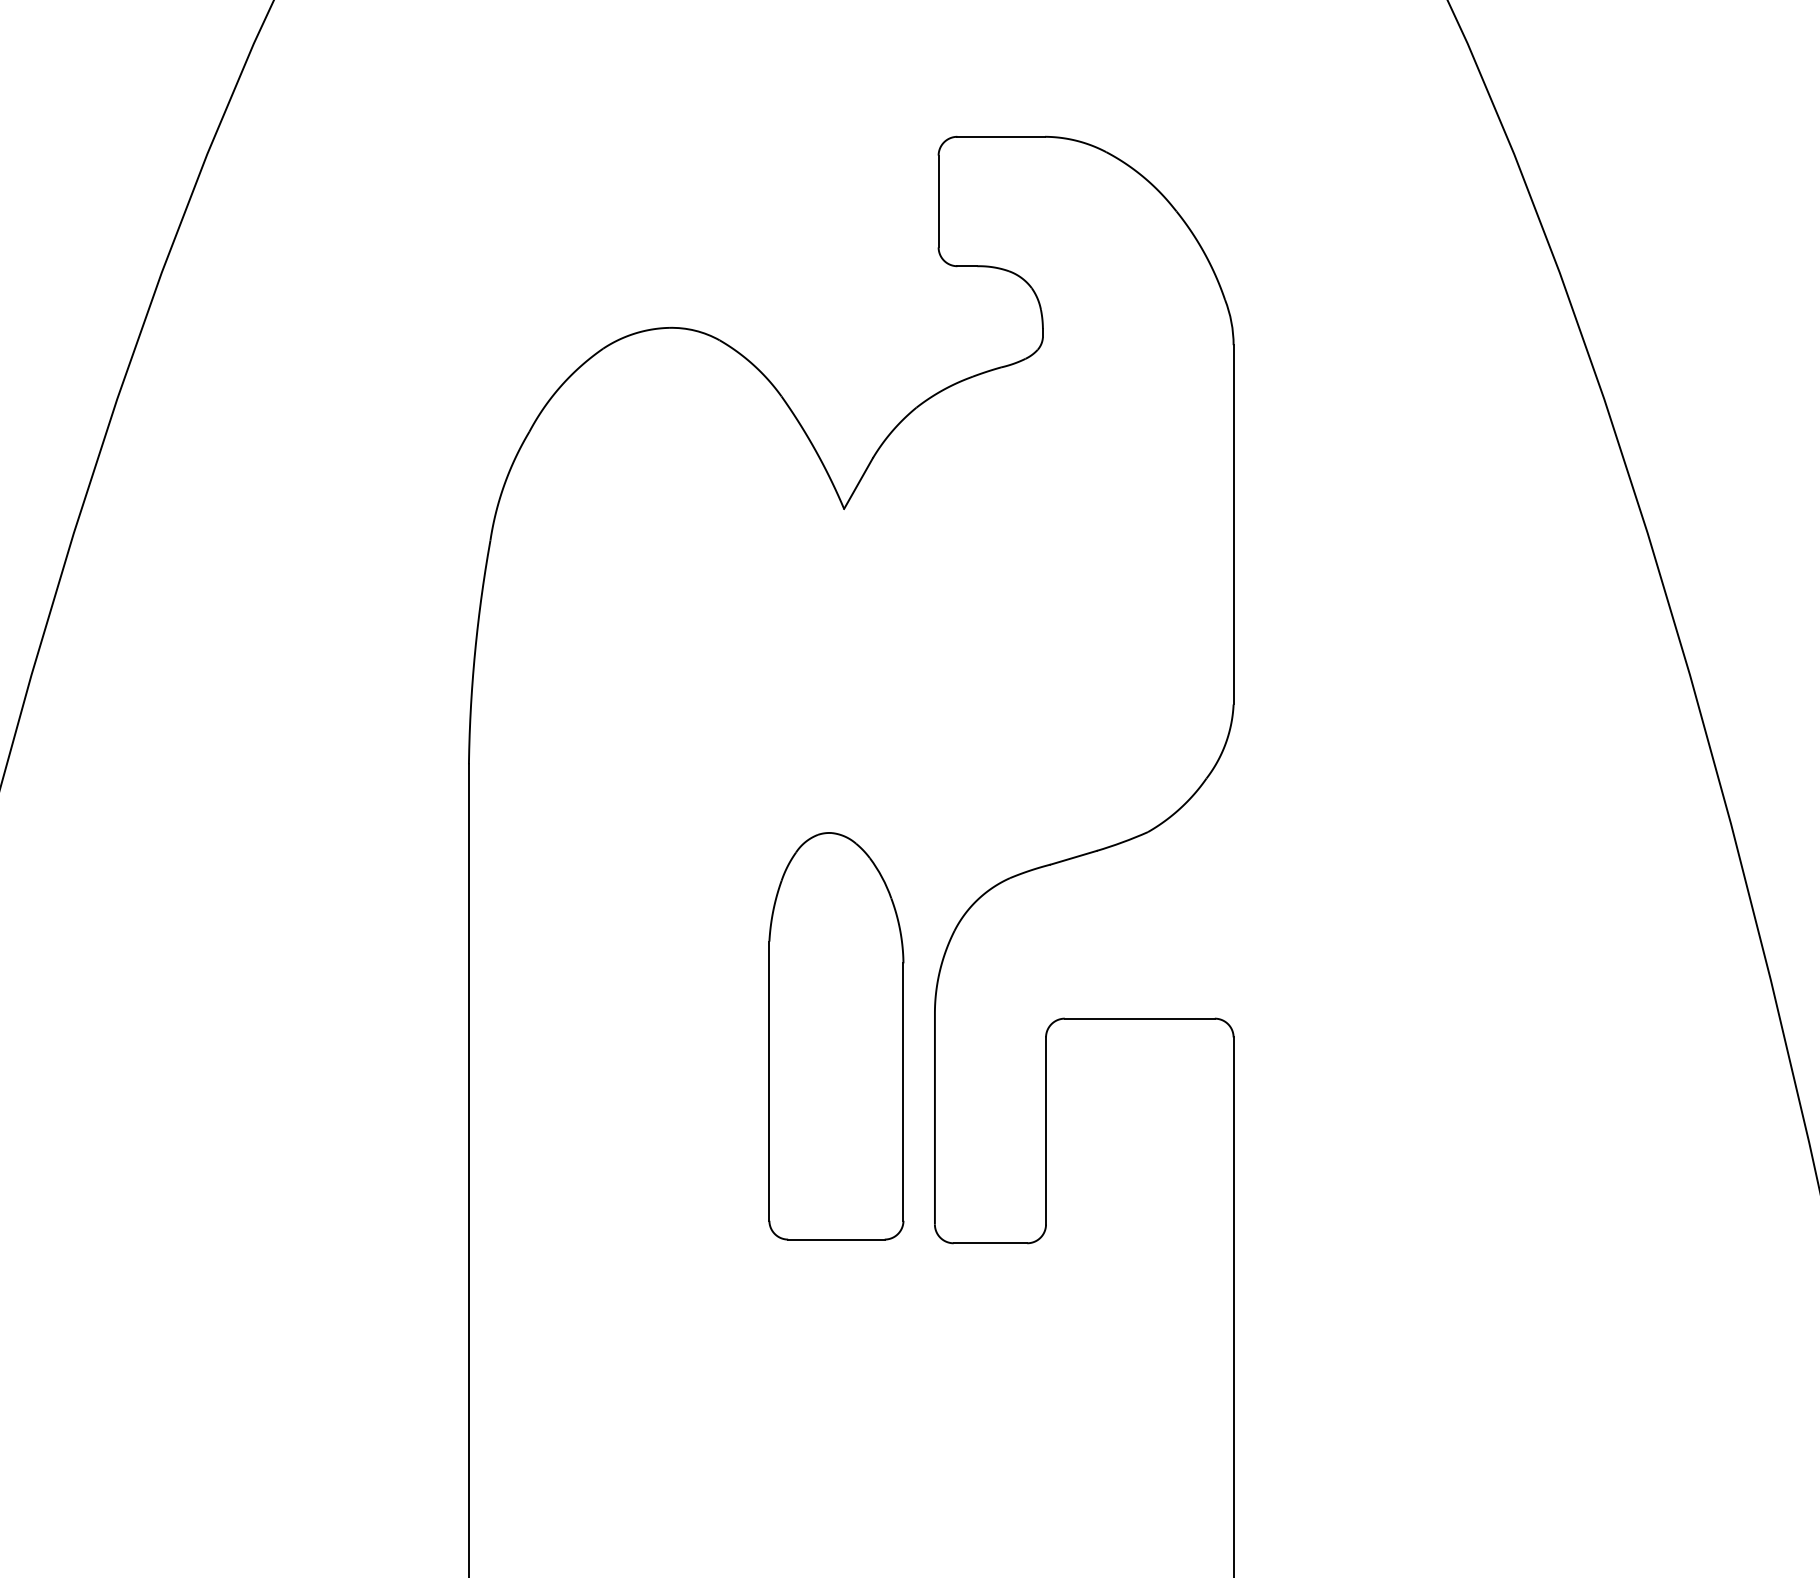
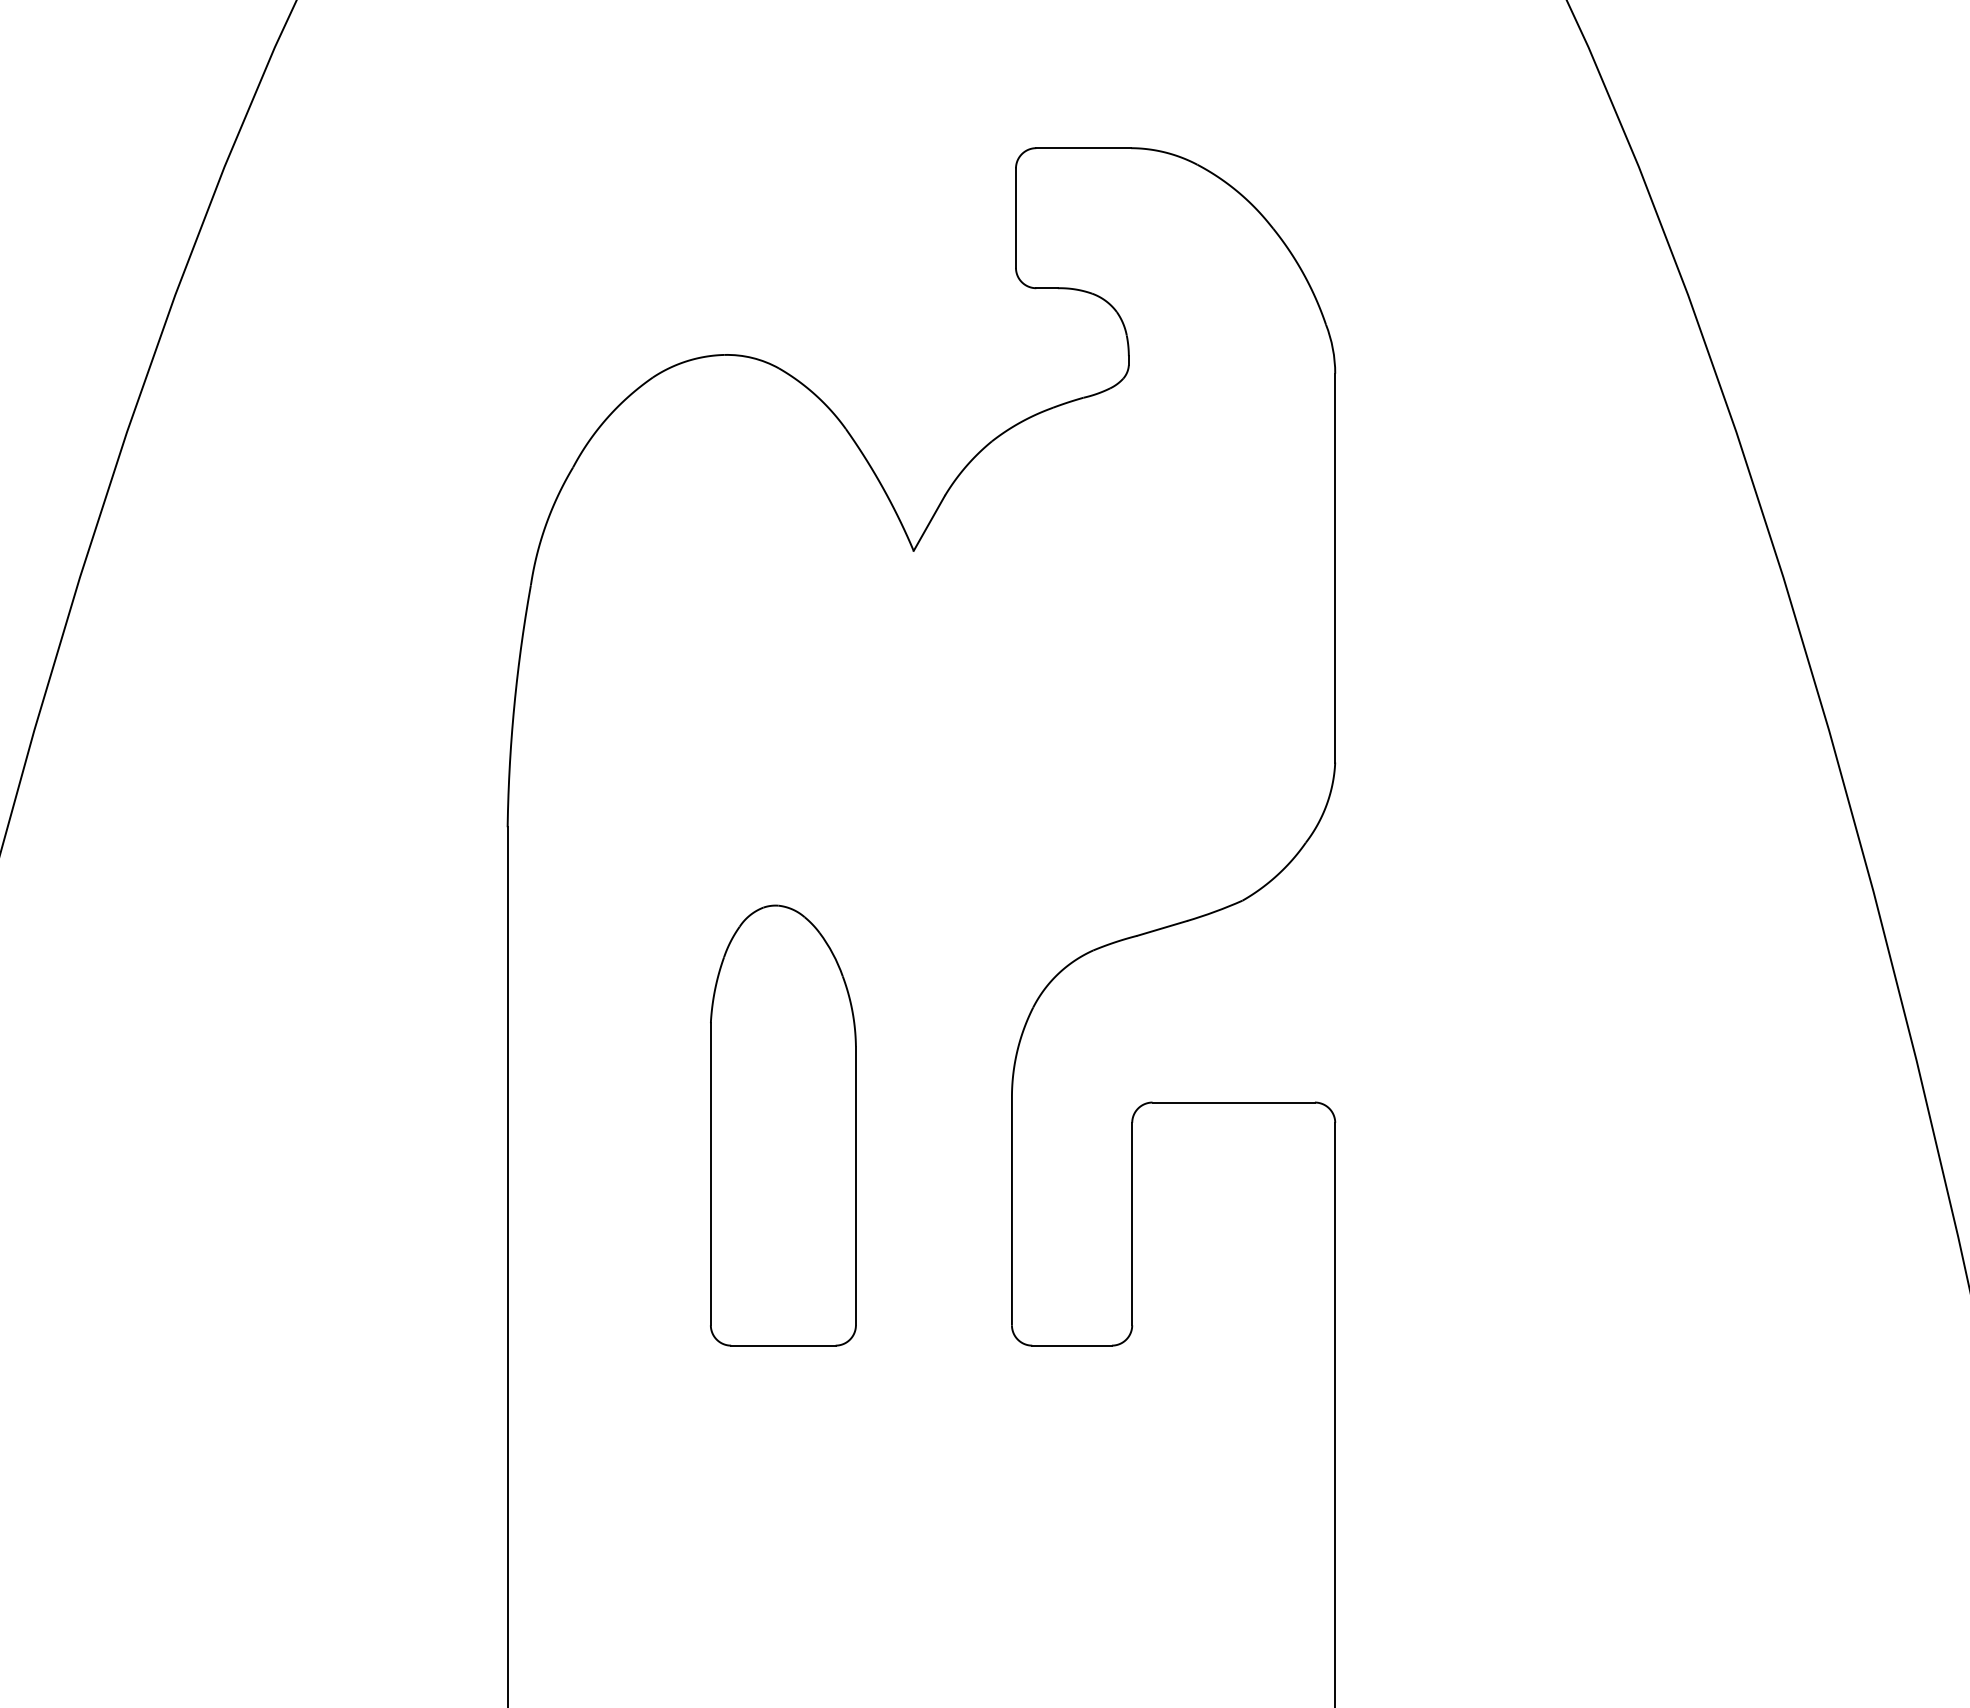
part: (836, 1036) -> (783, 1125), moved

